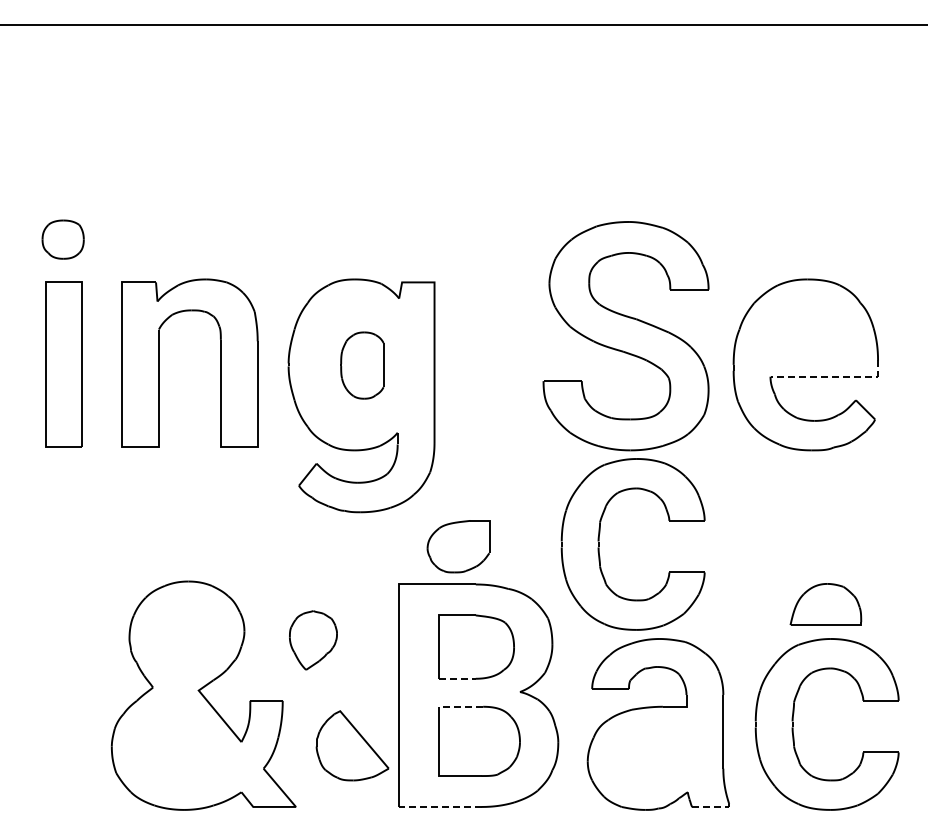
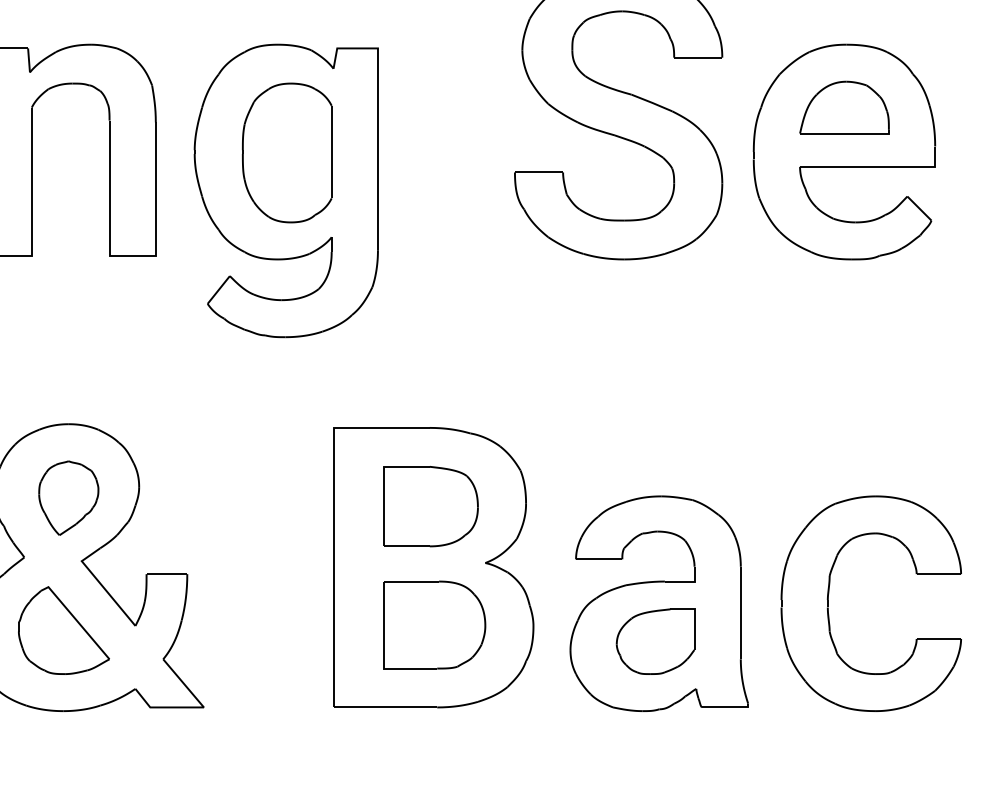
part: (362, 365) -> (287, 152), size x1.67
line: (833, 376) -> (879, 166), dashed -> solid
part: (599, 544) -> (585, 377), removed
part: (458, 546) -> (655, 641), moved
part: (825, 604) -> (844, 107), moved
part: (313, 640) -> (68, 498), moved
line: (457, 678) -> (406, 546), dashed -> solid
line: (460, 706) -> (410, 581), dashed -> solid
part: (352, 745) -> (63, 630), moved
line: (439, 806) -> (384, 706), dashed -> solid
line: (712, 806) -> (727, 706), dashed -> solid

